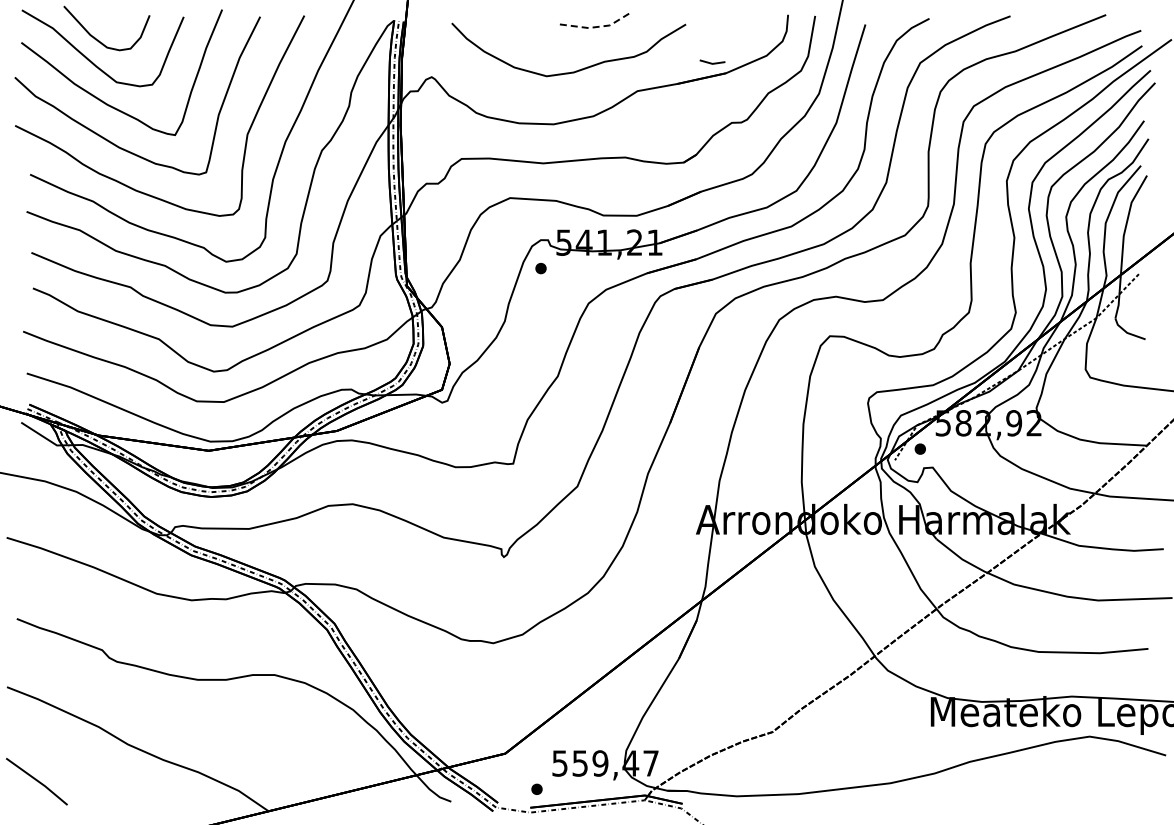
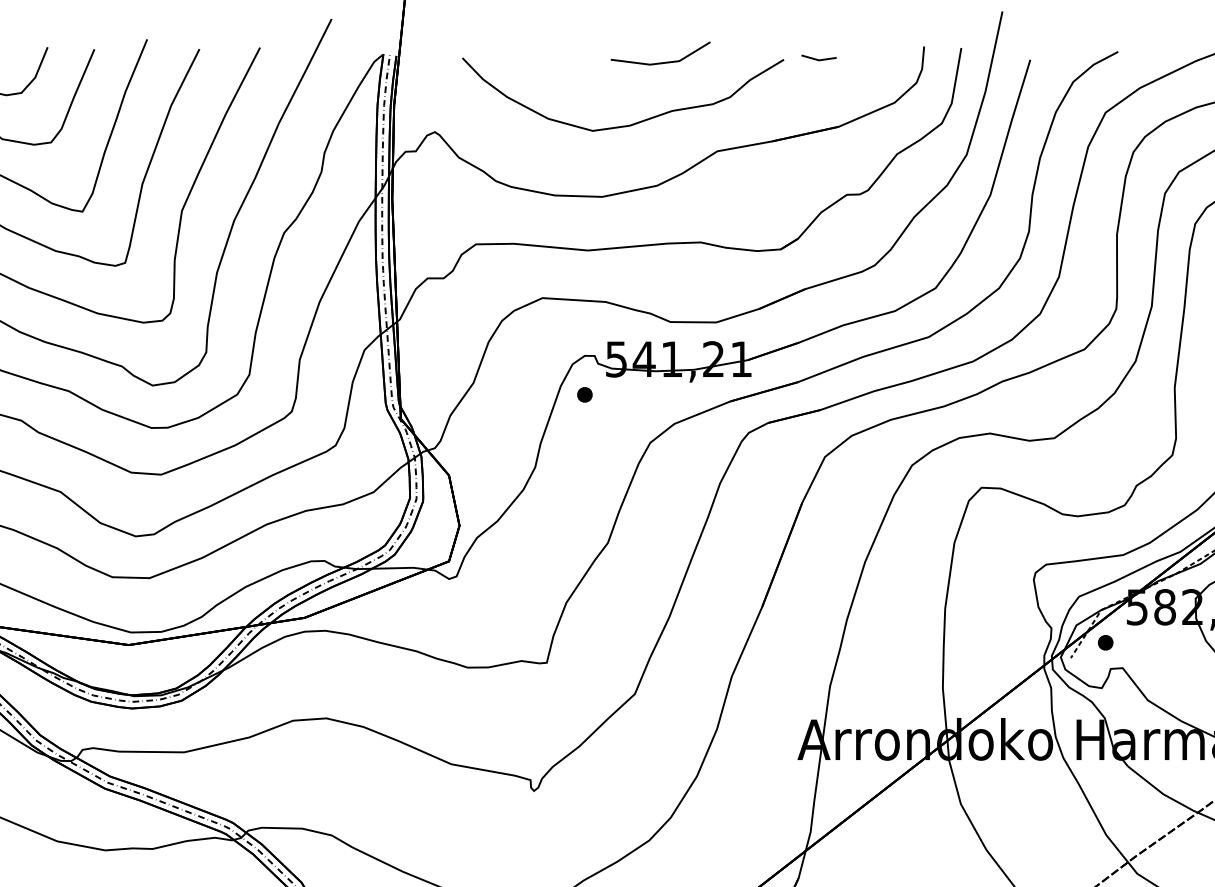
line: (598, 26) -> (663, 62), dashed -> solid
line: (712, 62) -> (818, 58), moved

